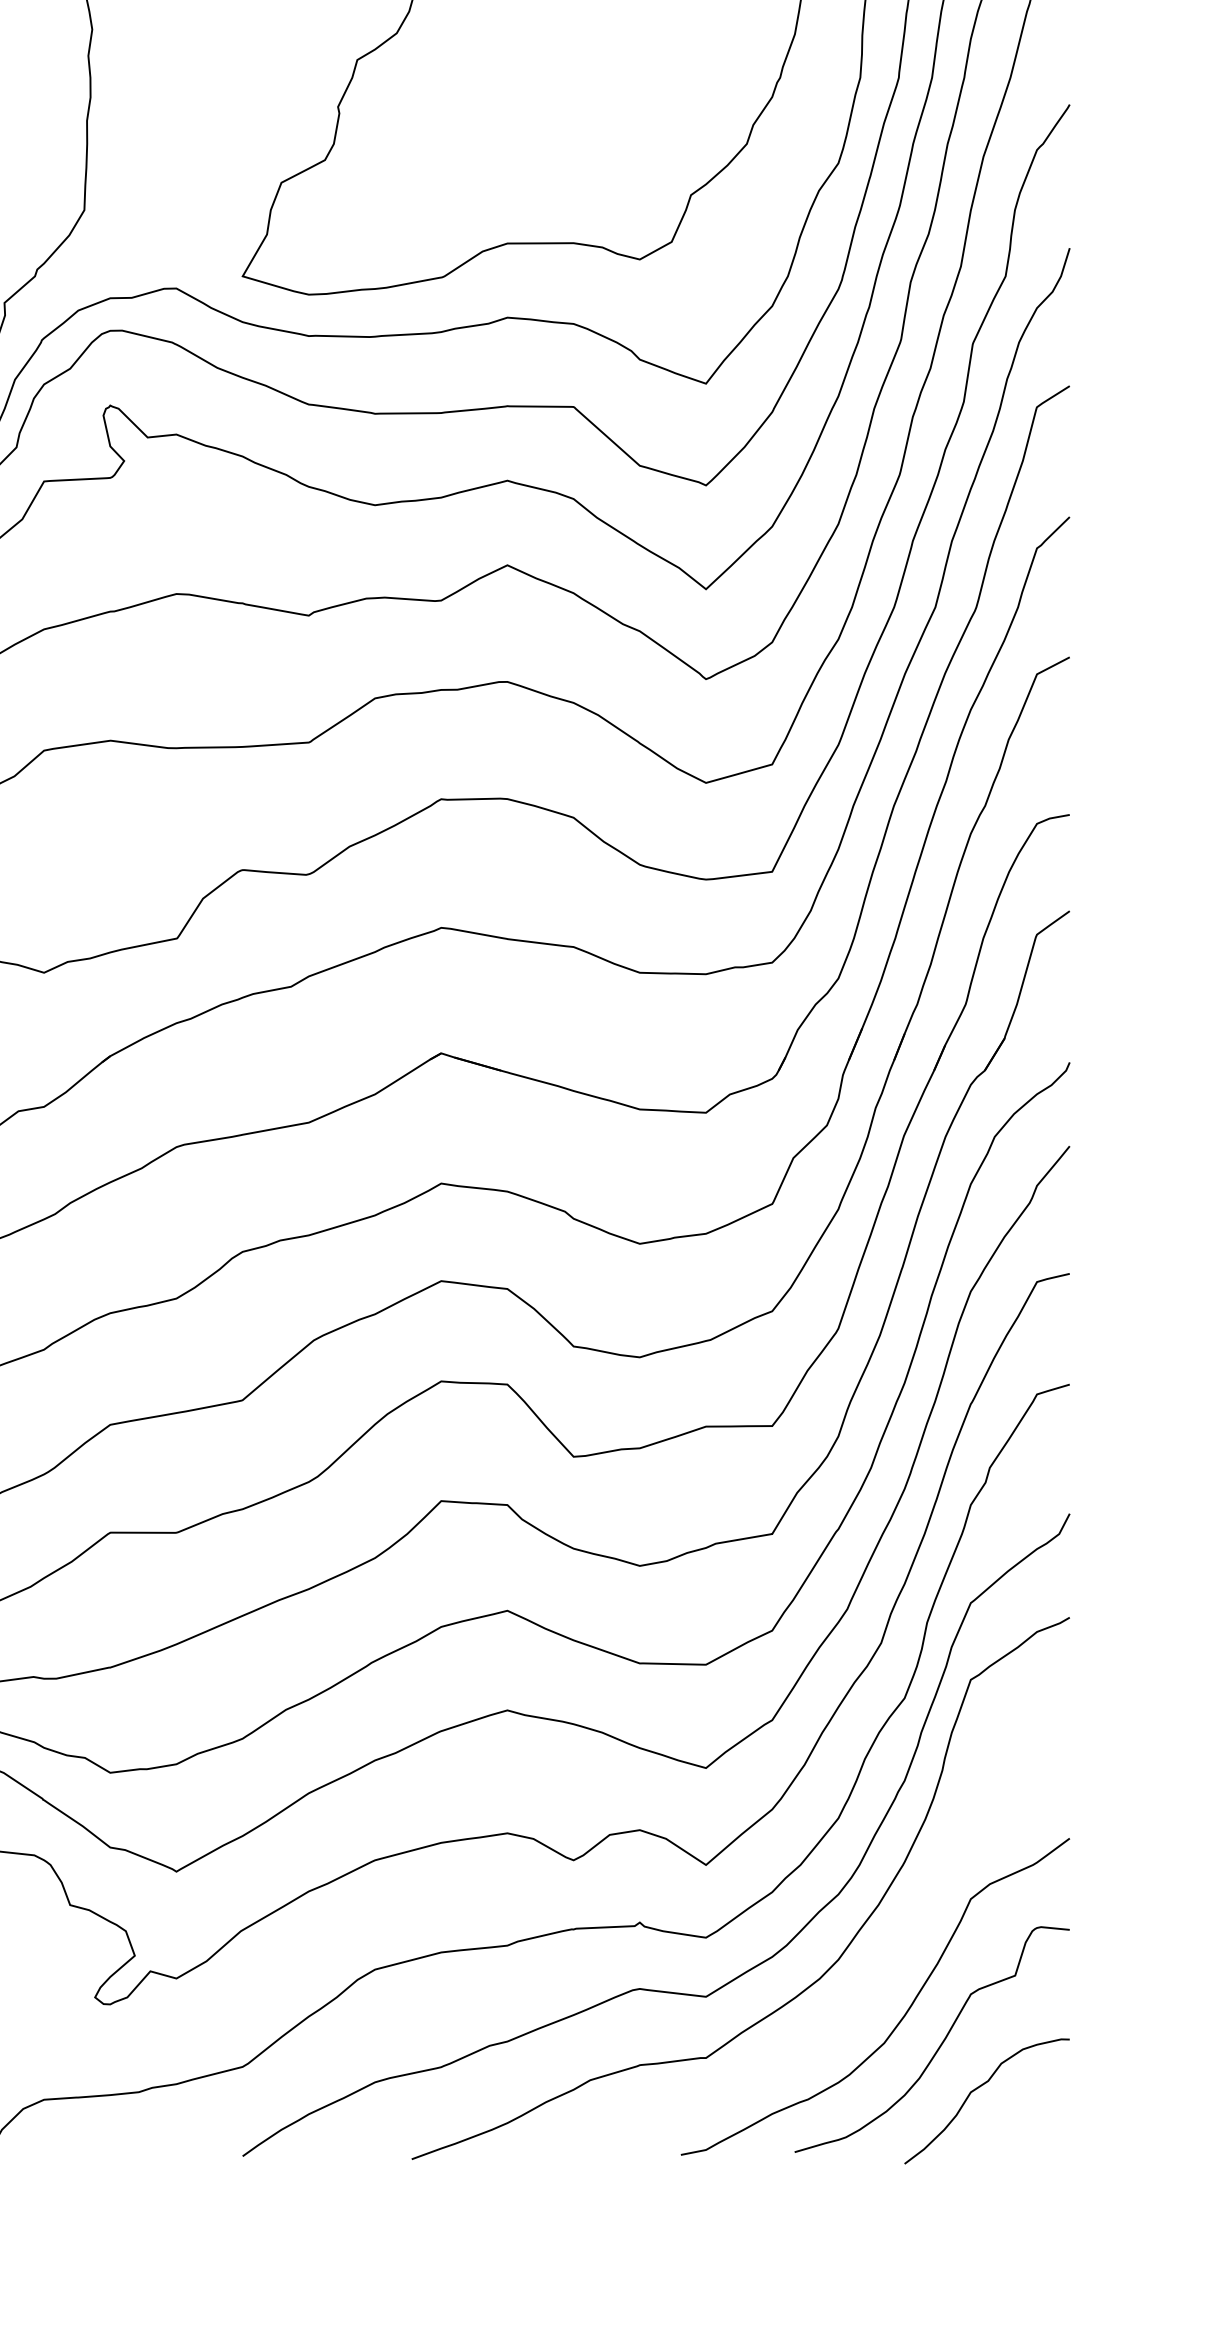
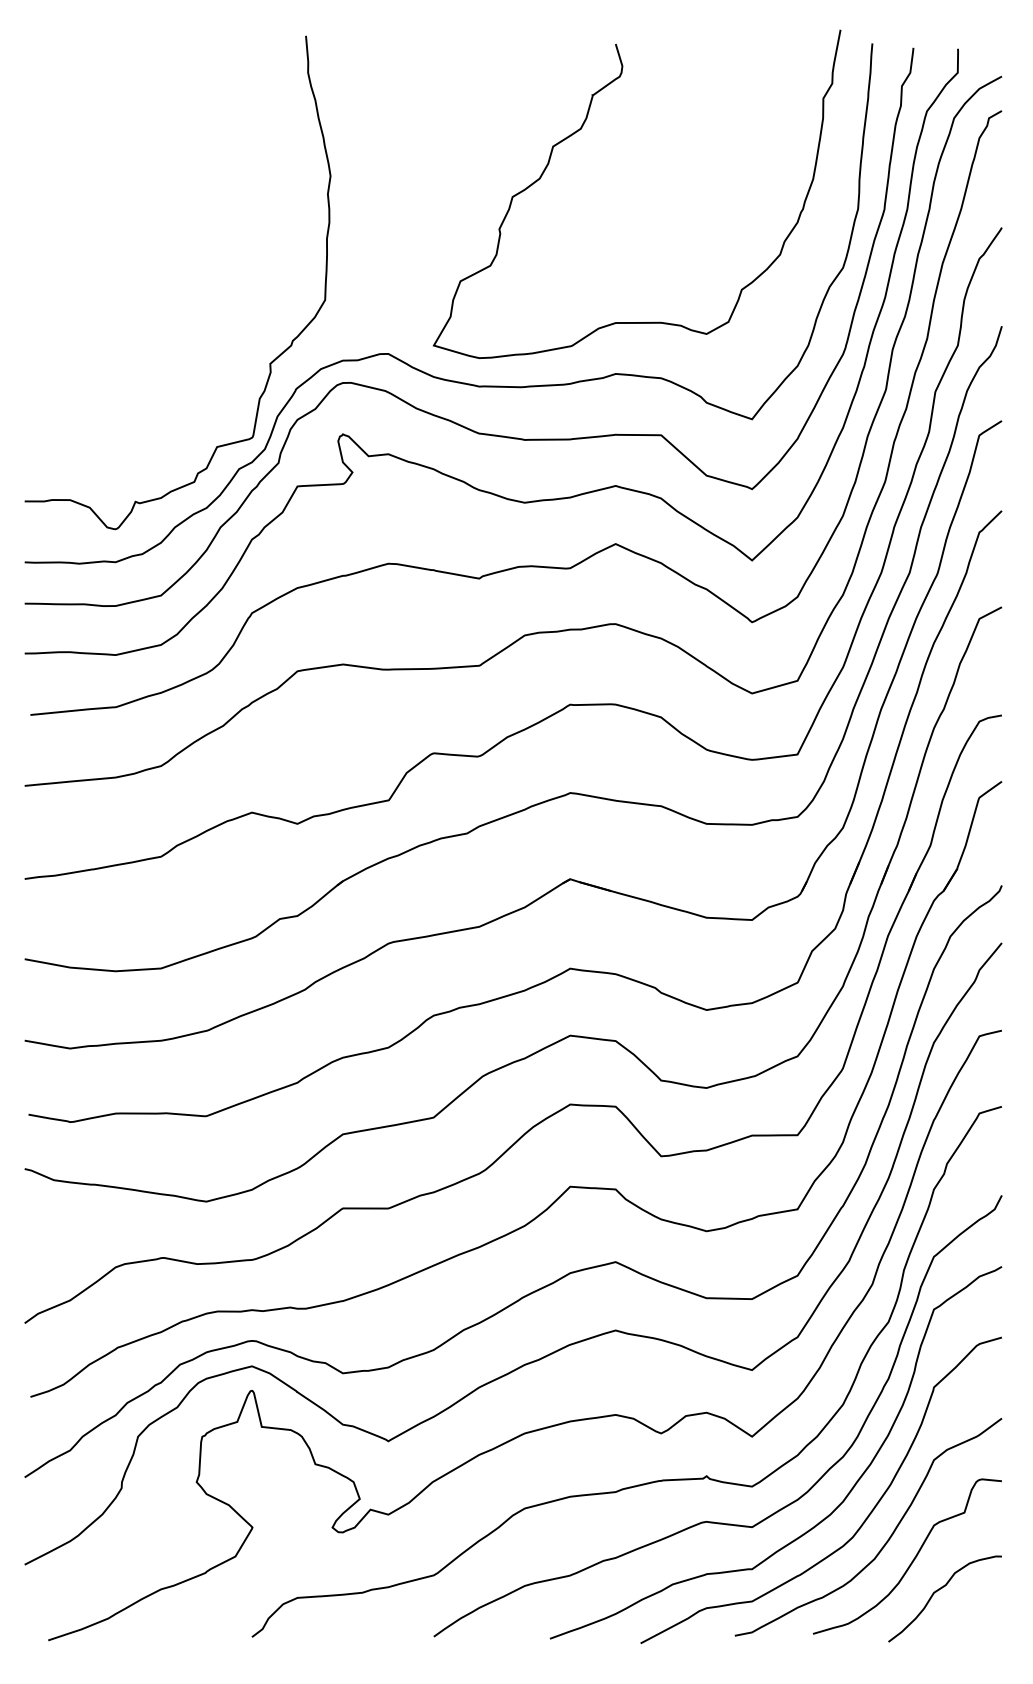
curve: (866, 1989) -> (862, 1522), added

